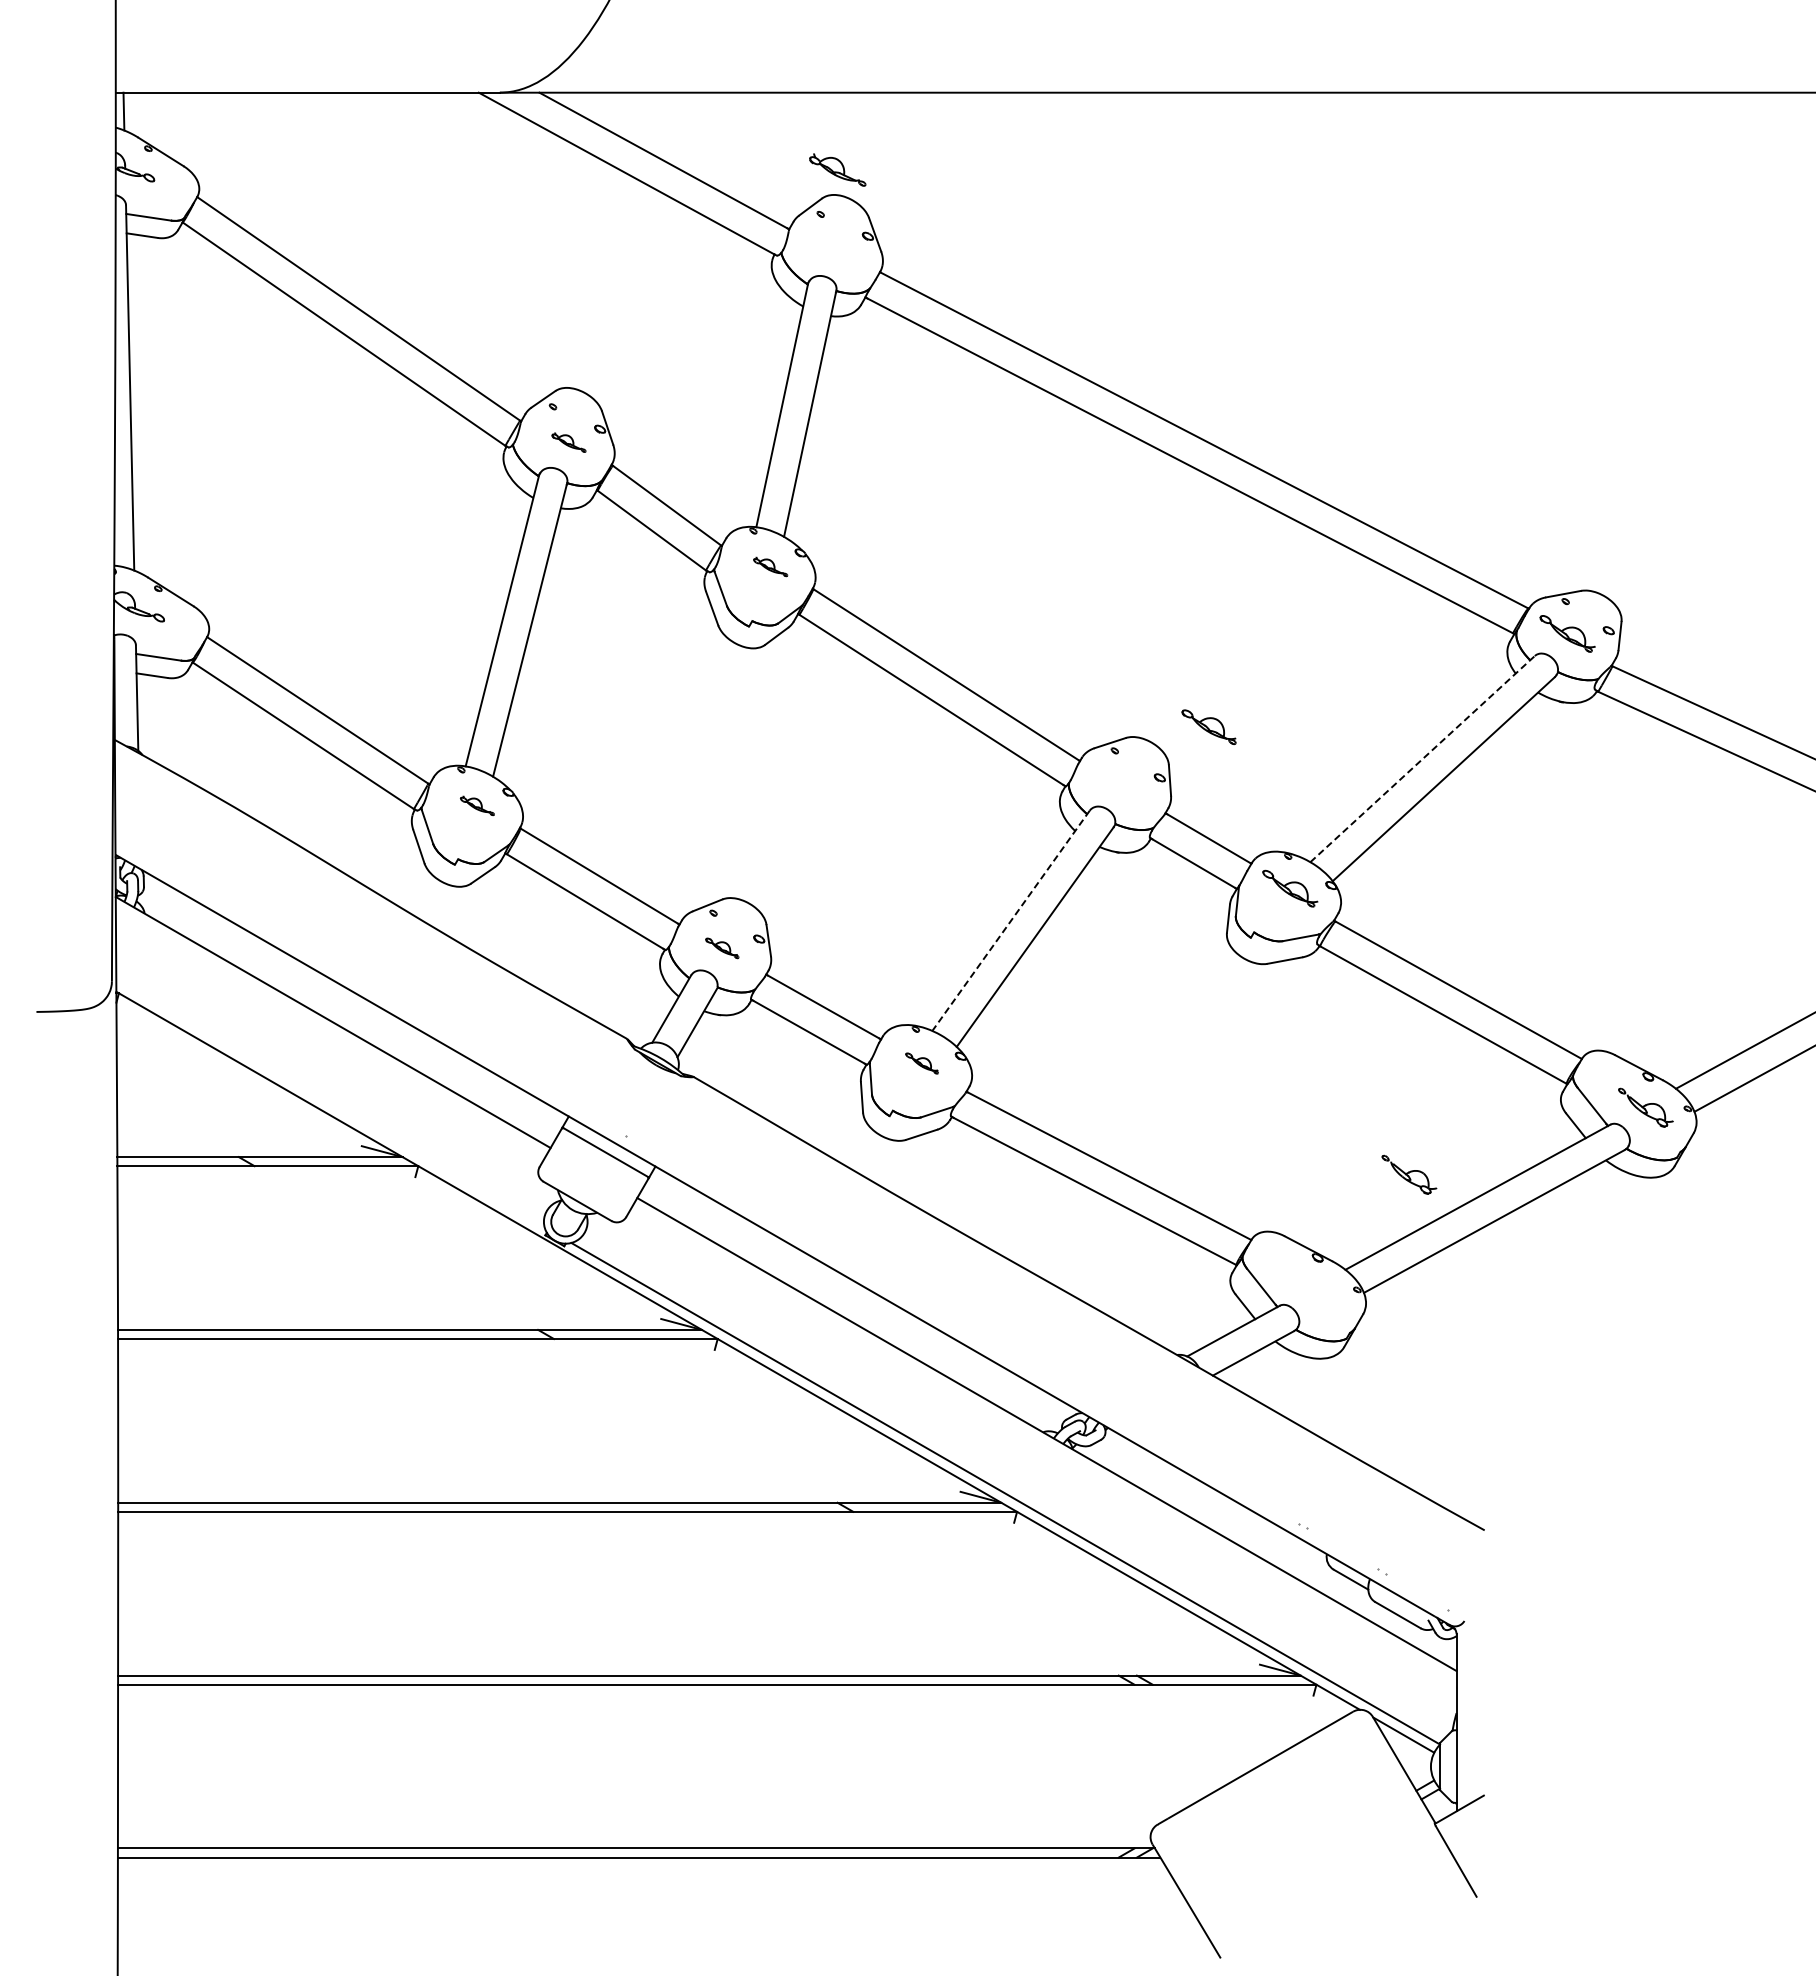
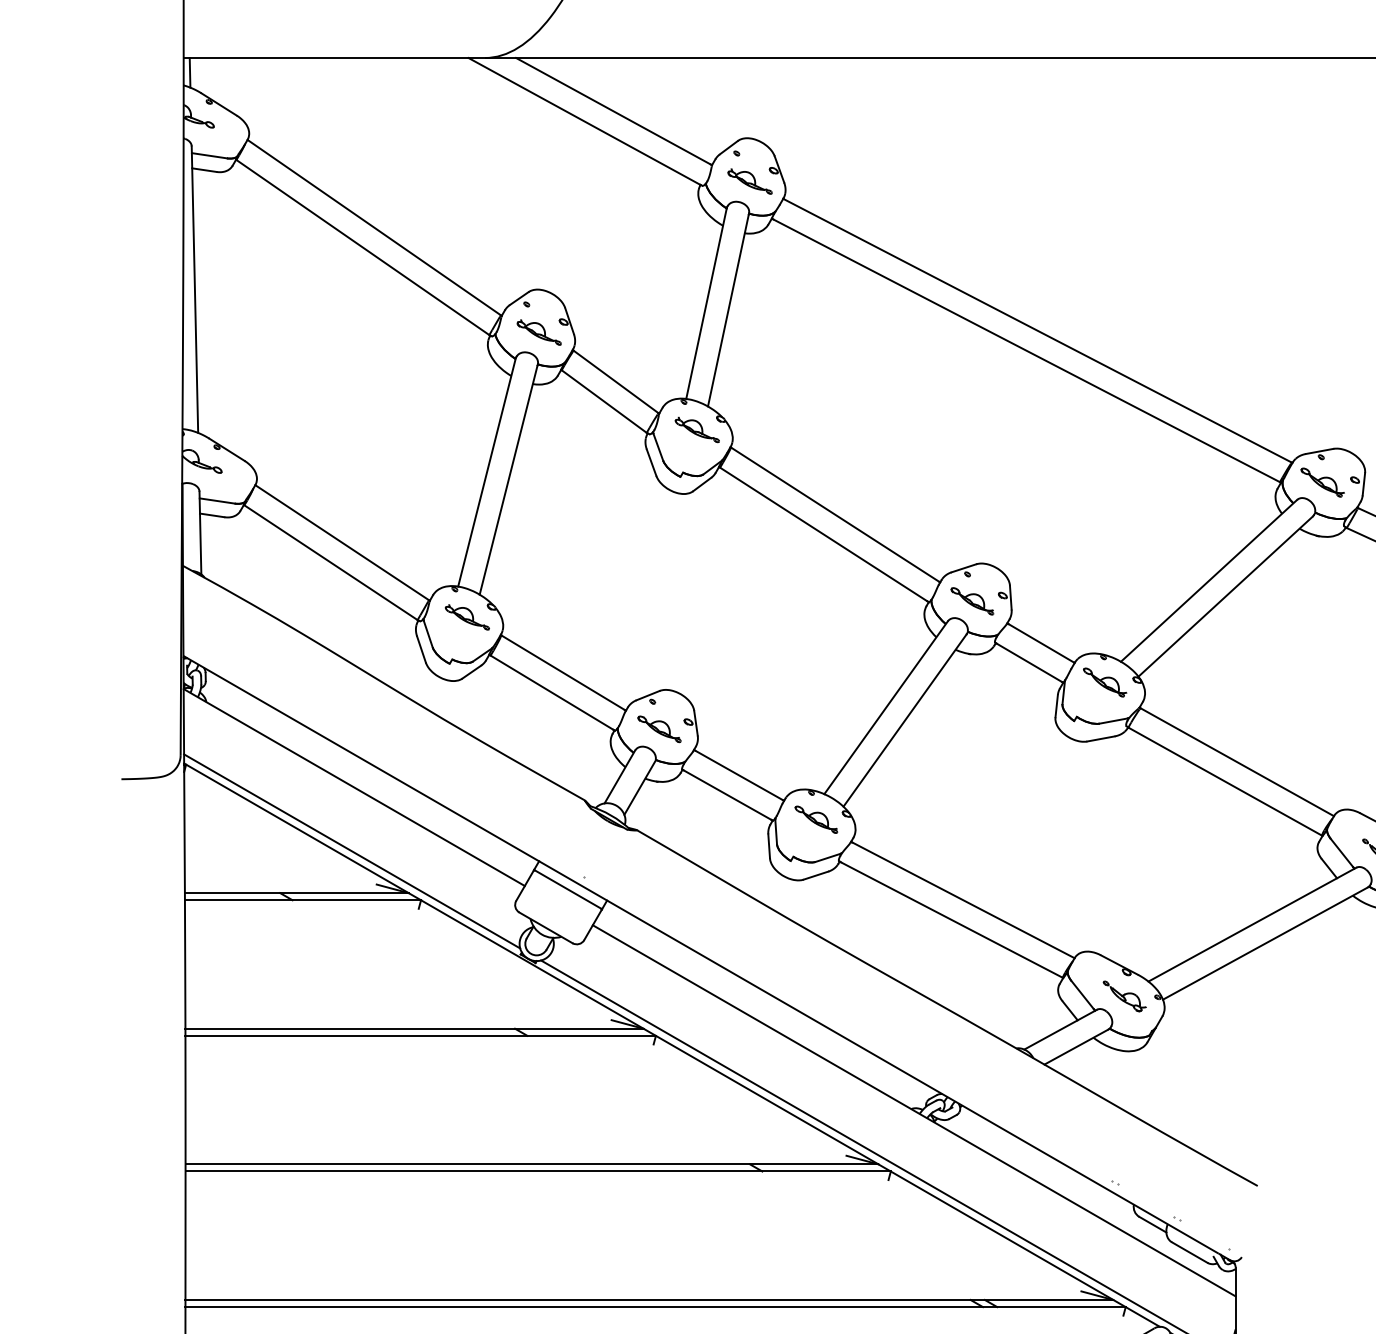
part: (837, 169) -> (749, 181), moved
part: (568, 442) -> (538, 332), size x1.67
part: (770, 566) -> (697, 429), size x1.67
part: (1208, 726) -> (971, 600), moved
line: (1422, 758) -> (1208, 580), dashed -> solid
part: (477, 805) -> (467, 617), size x1.67
line: (1010, 921) -> (885, 708), dashed -> solid
part: (722, 948) -> (659, 729), size x1.67
part: (921, 1063) -> (815, 819), size x1.67
line: (330, 1103) -> (352, 851), added
part: (1409, 1174) -> (1124, 996), moved

